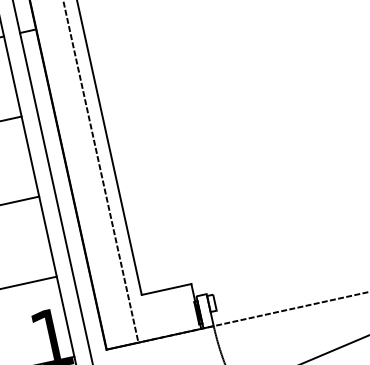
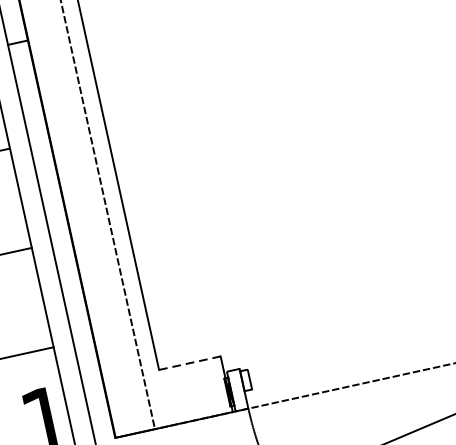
line: (167, 289) -> (191, 363), solid -> dashed

